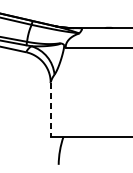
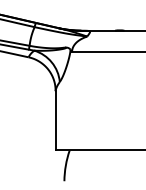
line: (50, 109) -> (55, 120), dashed -> solid

